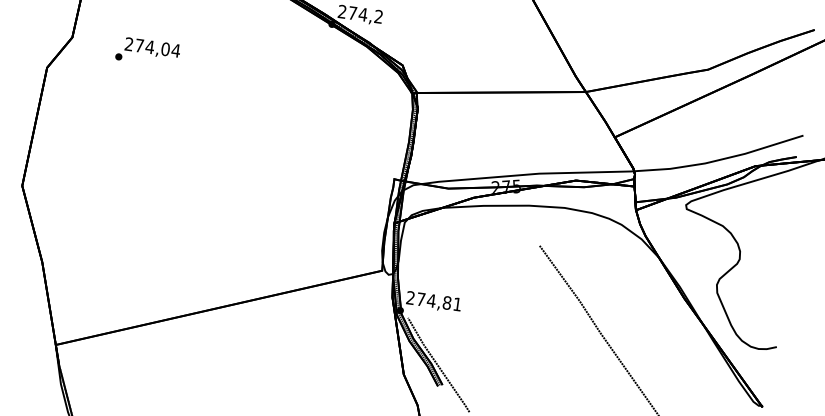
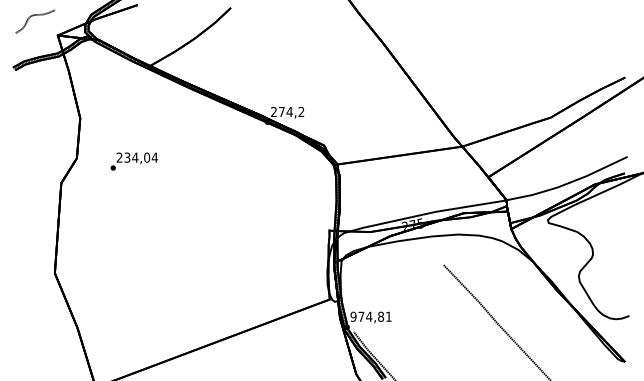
text: (139, 45) -> (127, 157), 274,04 -> 234,04
text: (410, 297) -> (353, 316), 274,81 -> 974,81

